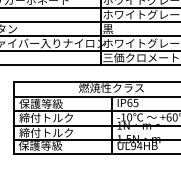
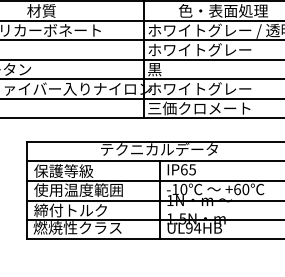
text: (111, 88) -> (159, 149), 燃焼性クラス -> テクニカルデータ
text: (51, 117) -> (78, 189), 締付トルク -> 使用温度範囲
text: (51, 145) -> (77, 227), 保護等級 -> 燃焼性クラス

